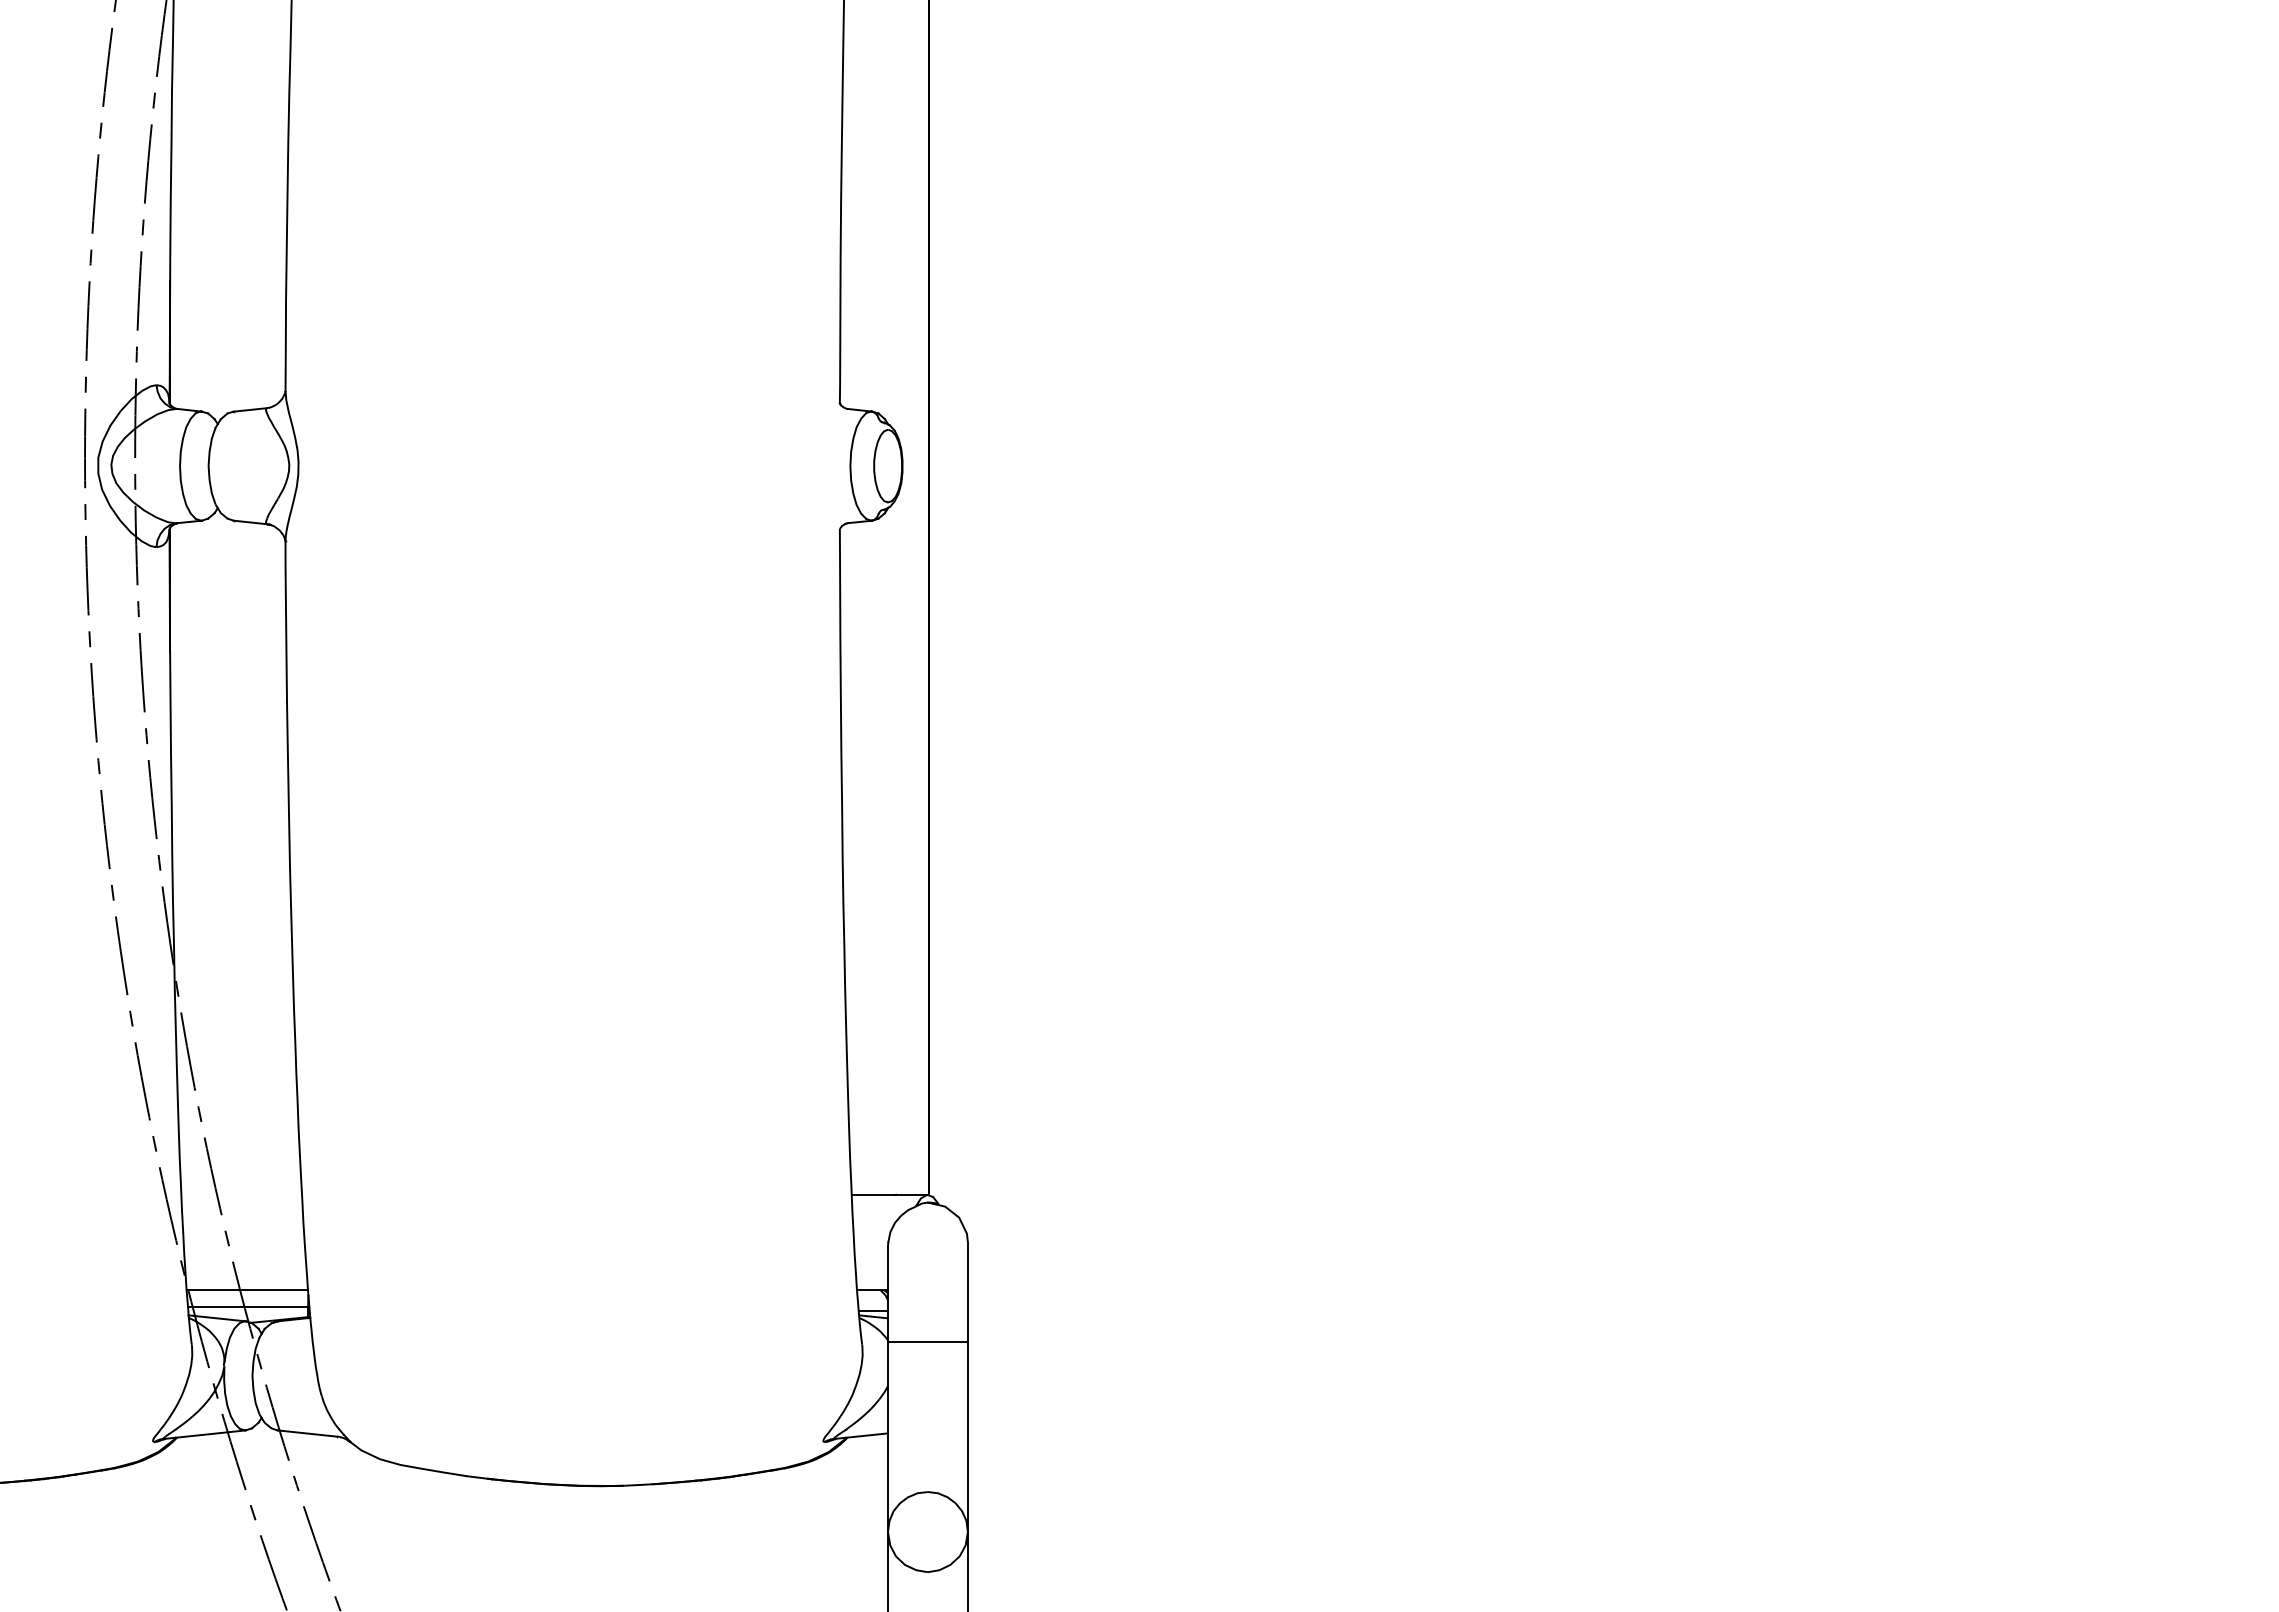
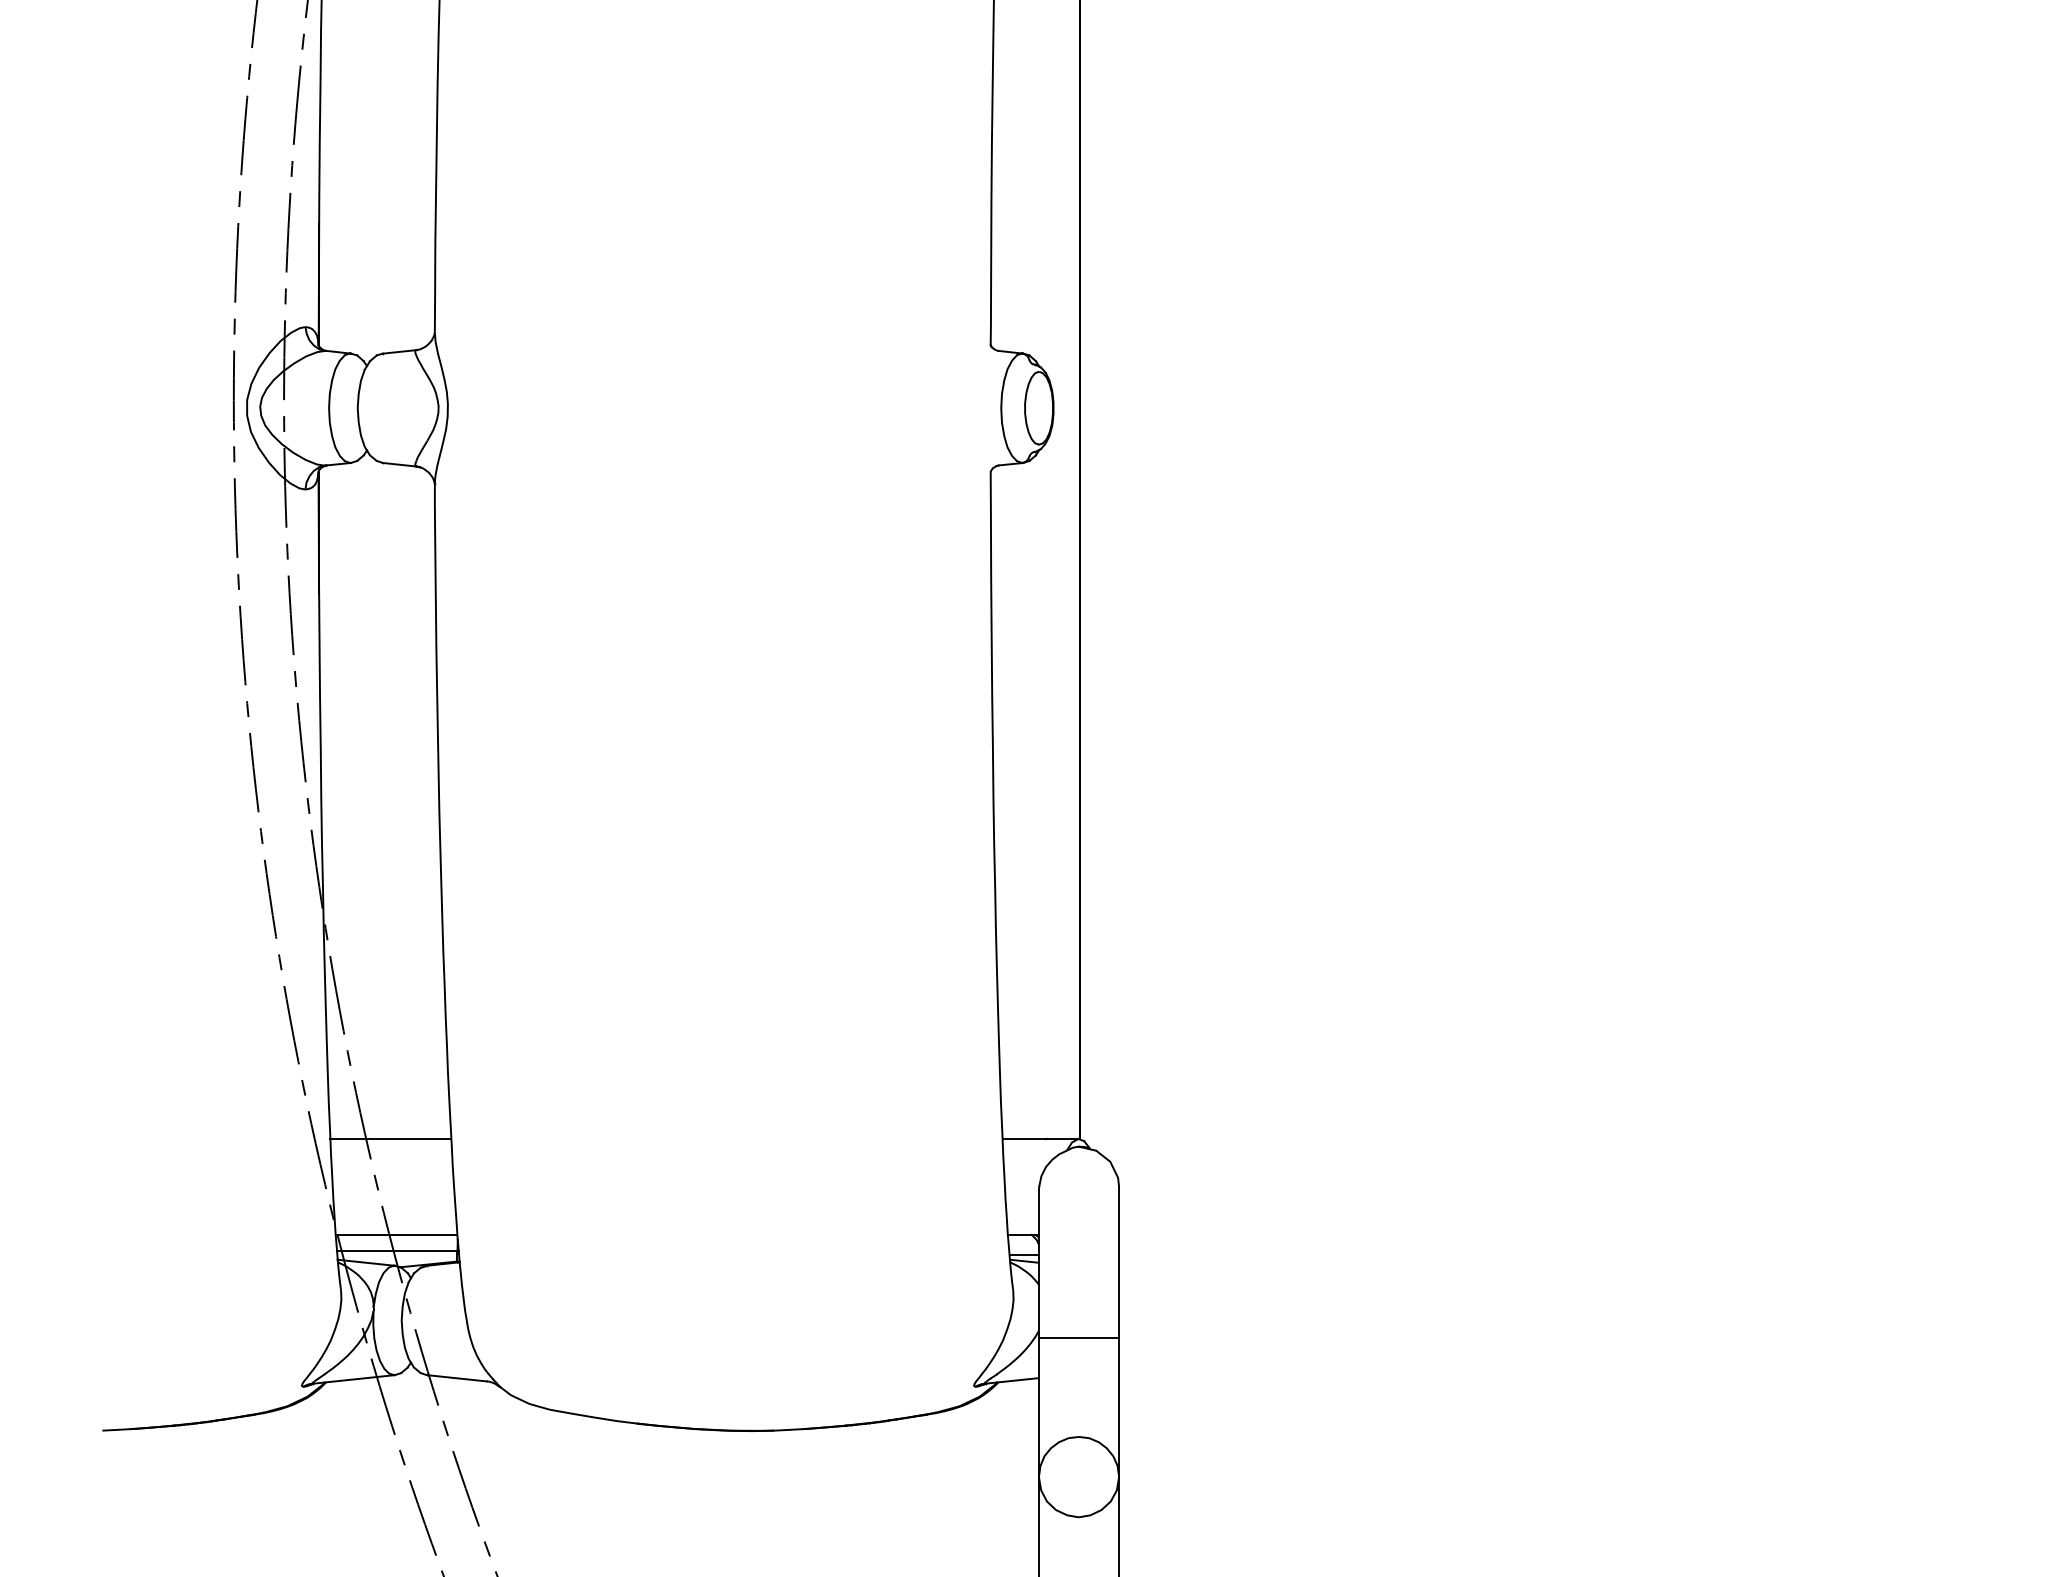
line: (241, 1195) -> (390, 1139), added
line: (927, 1342) -> (1078, 1338), moved

